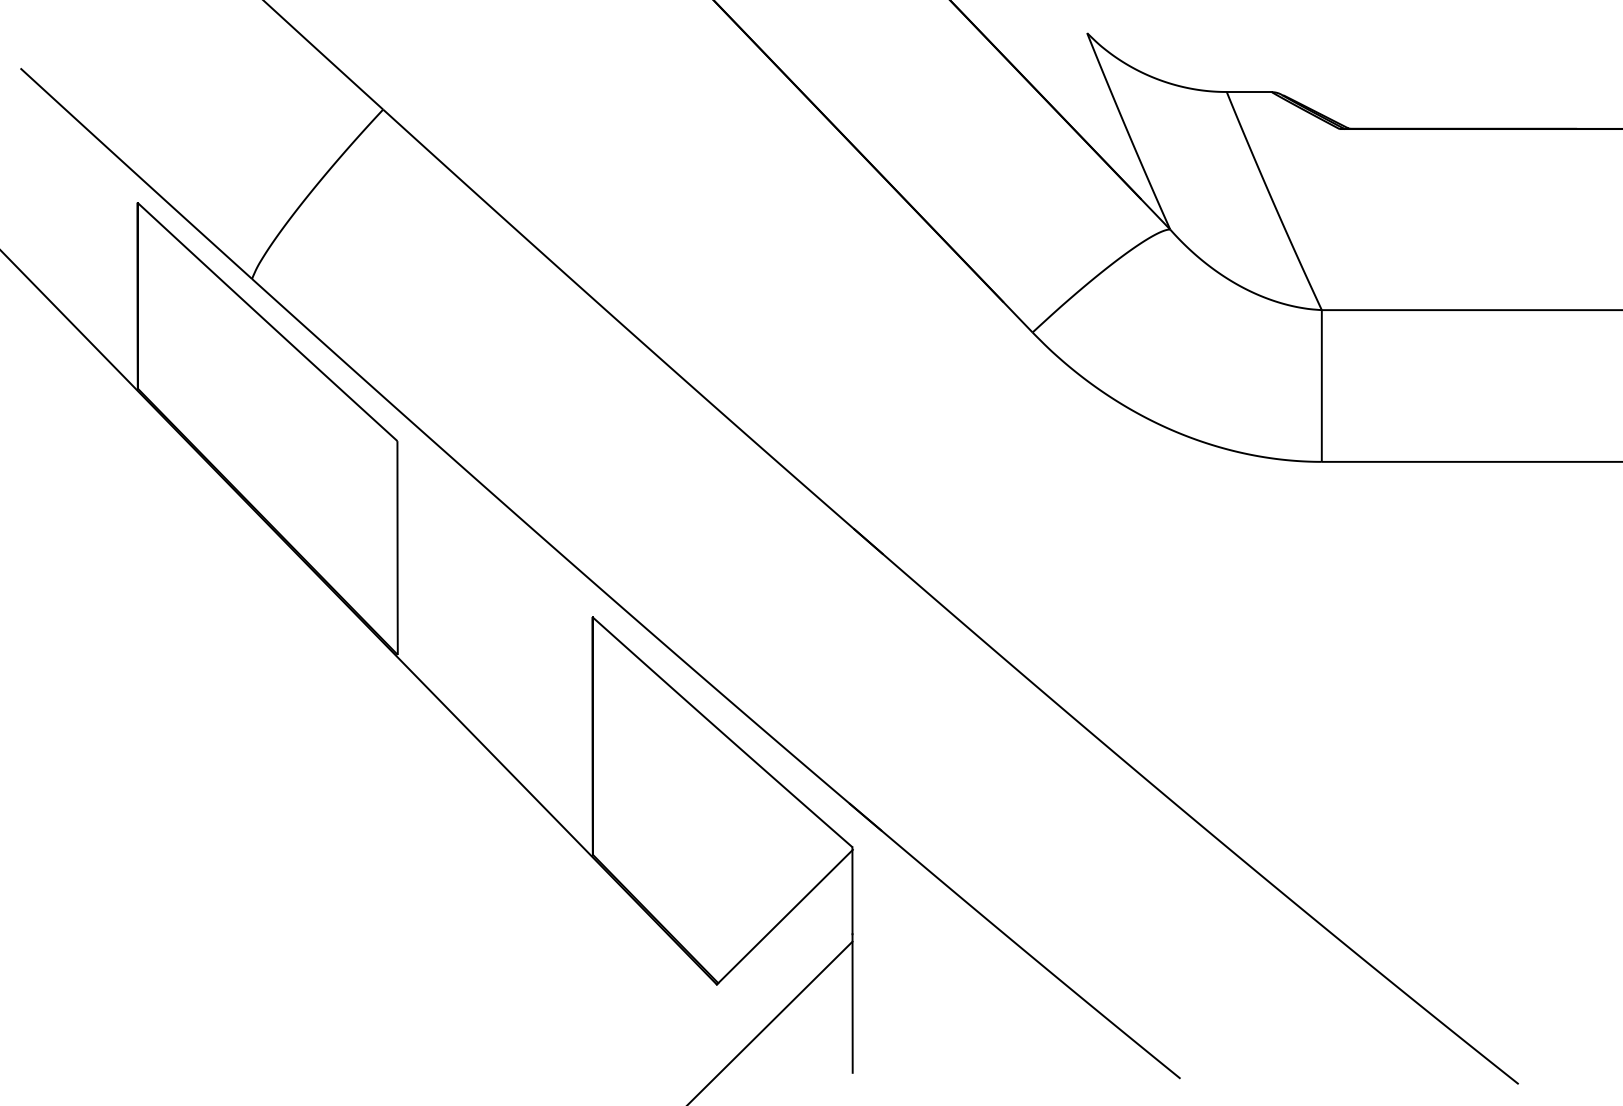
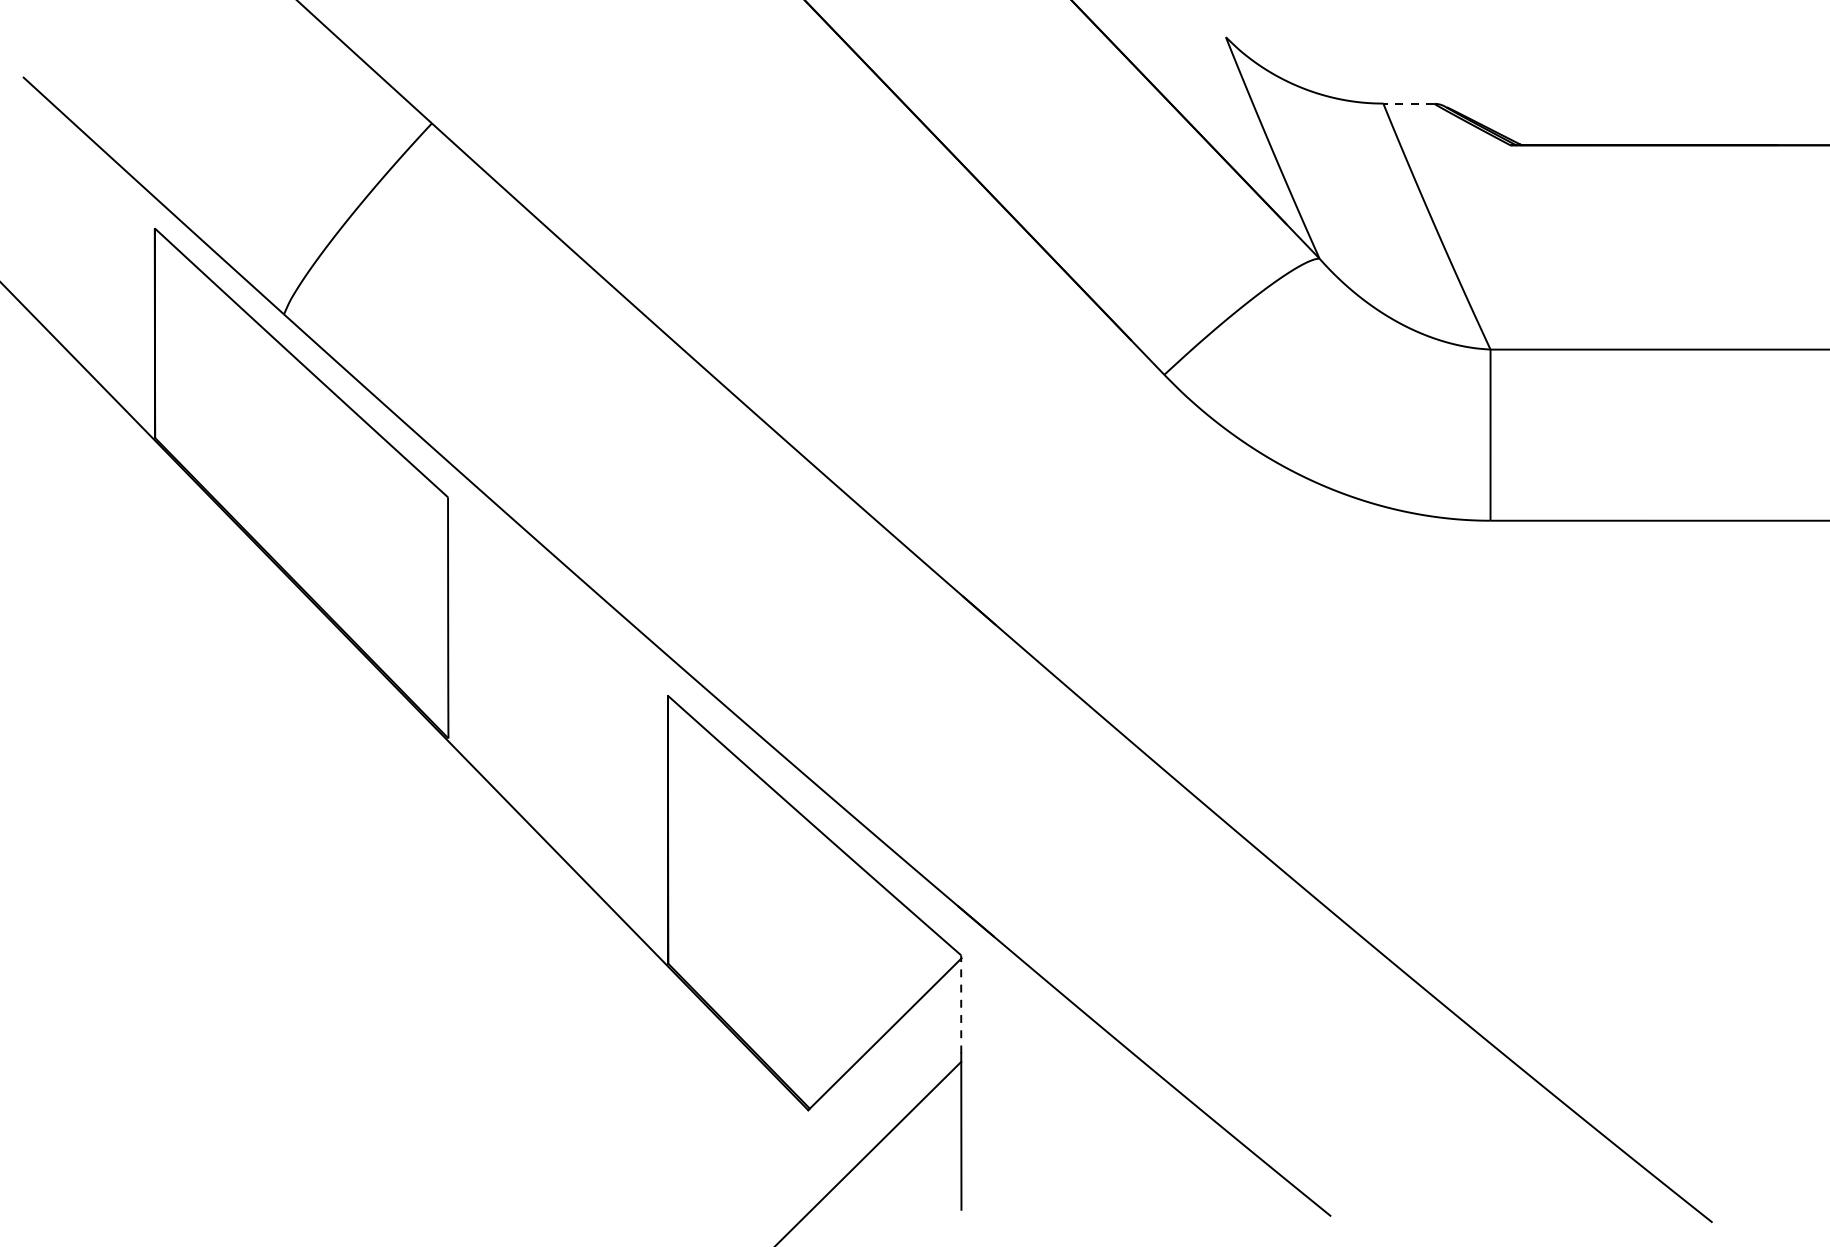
line: (1248, 91) -> (1407, 103), solid -> dashed
line: (852, 890) -> (961, 1004), solid -> dashed

